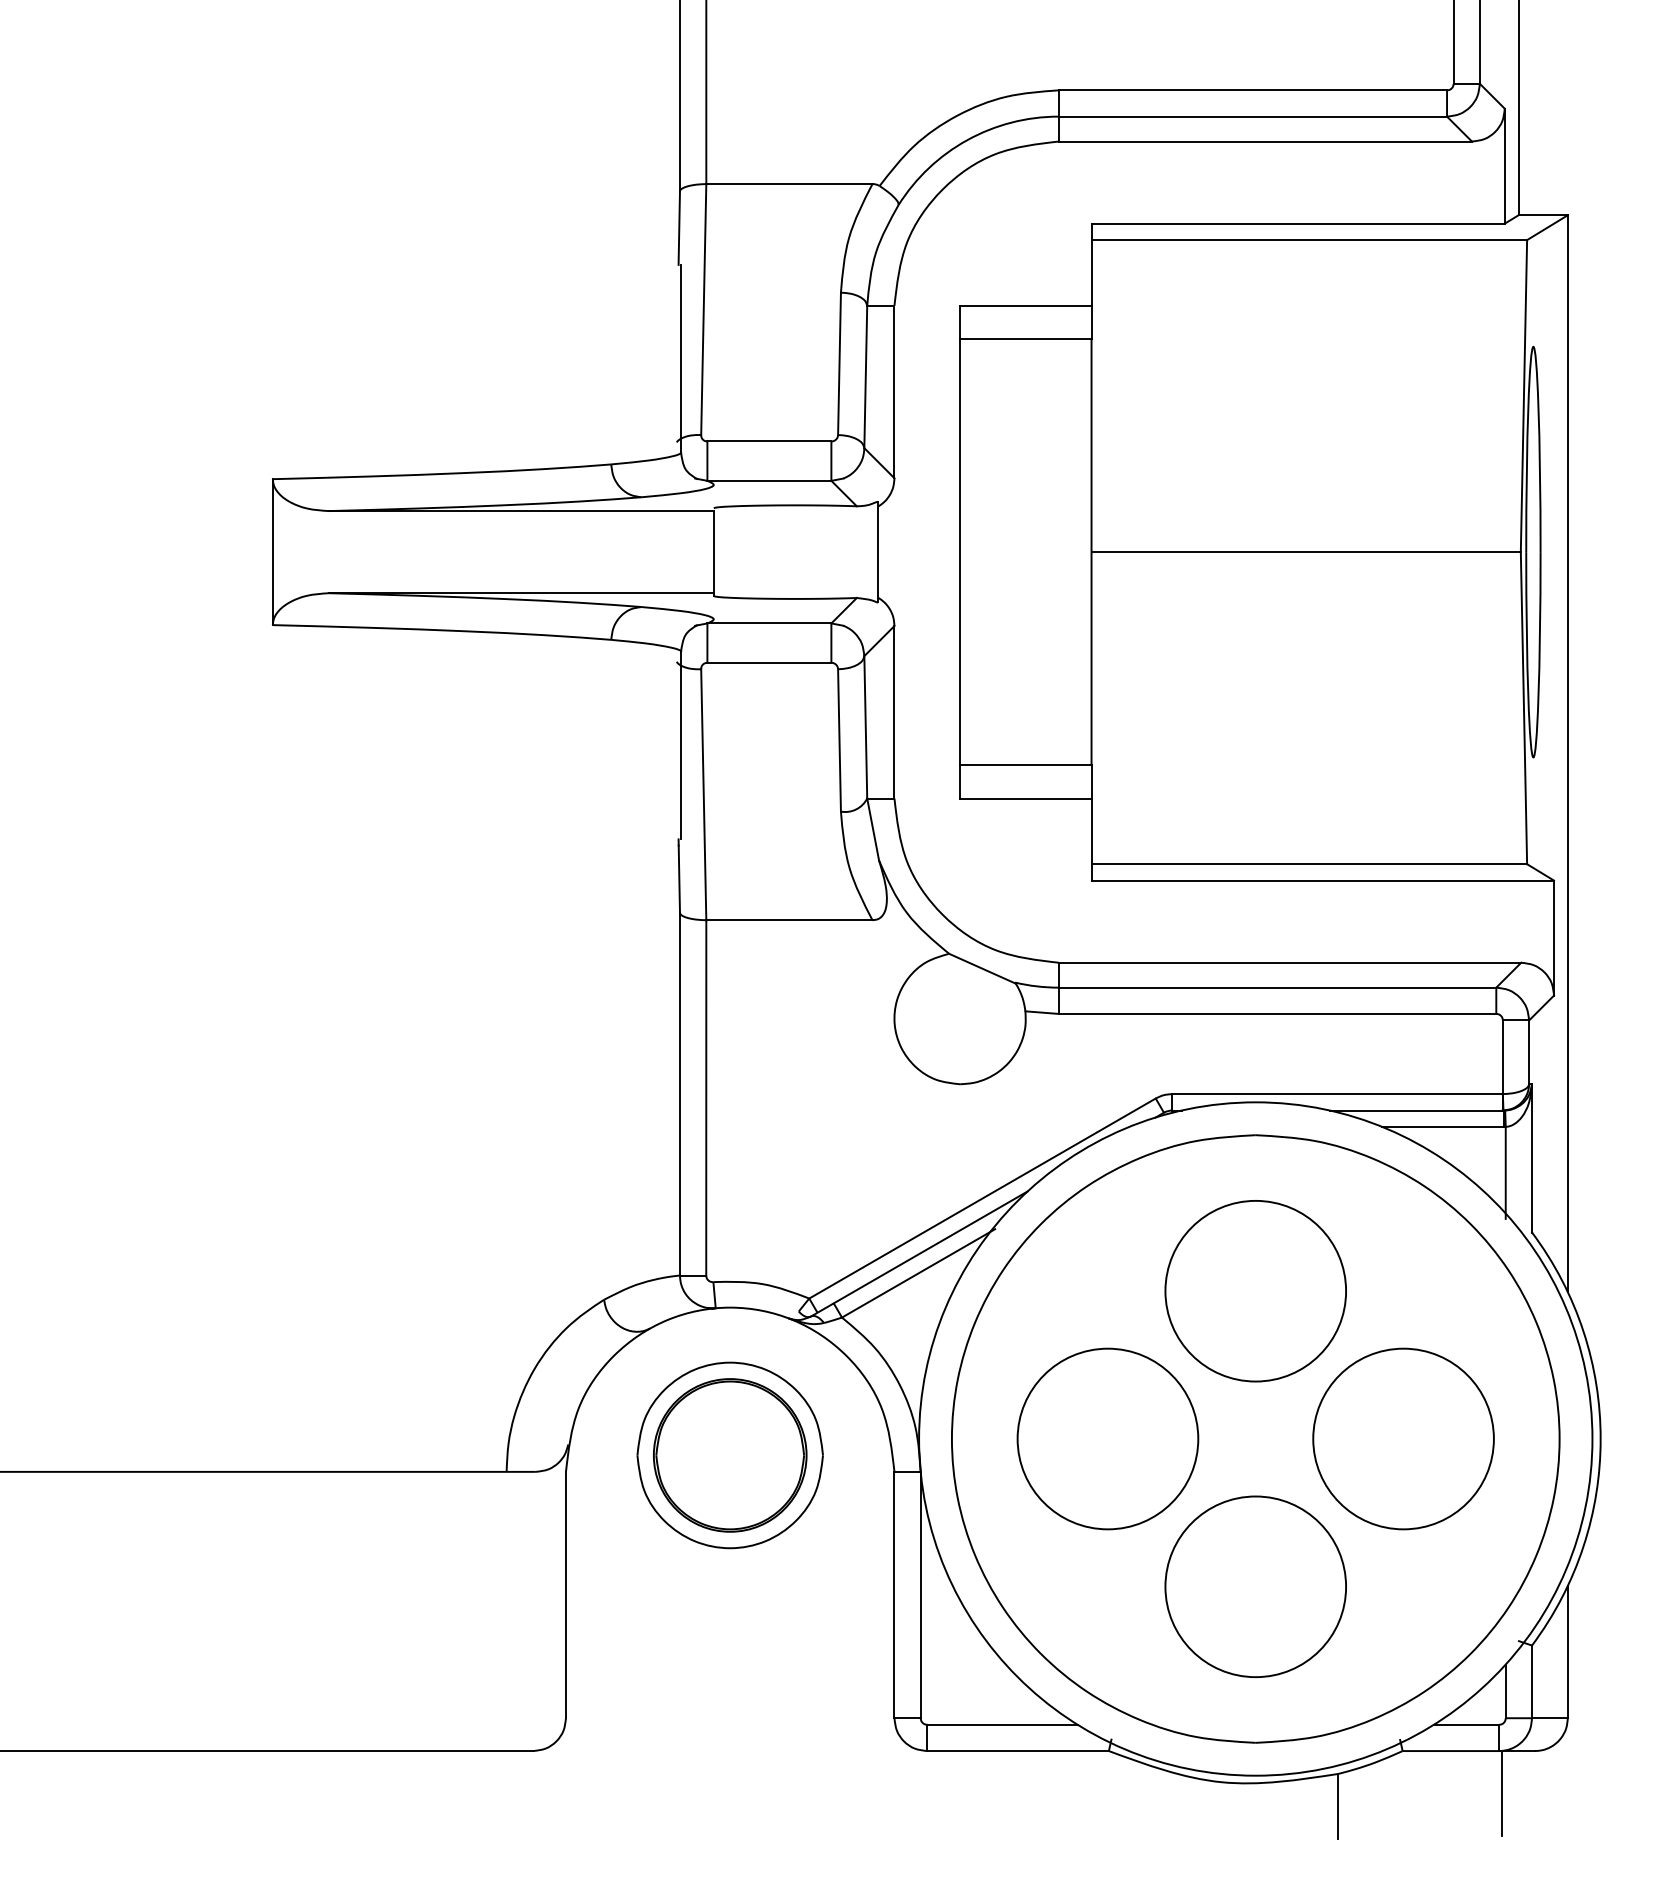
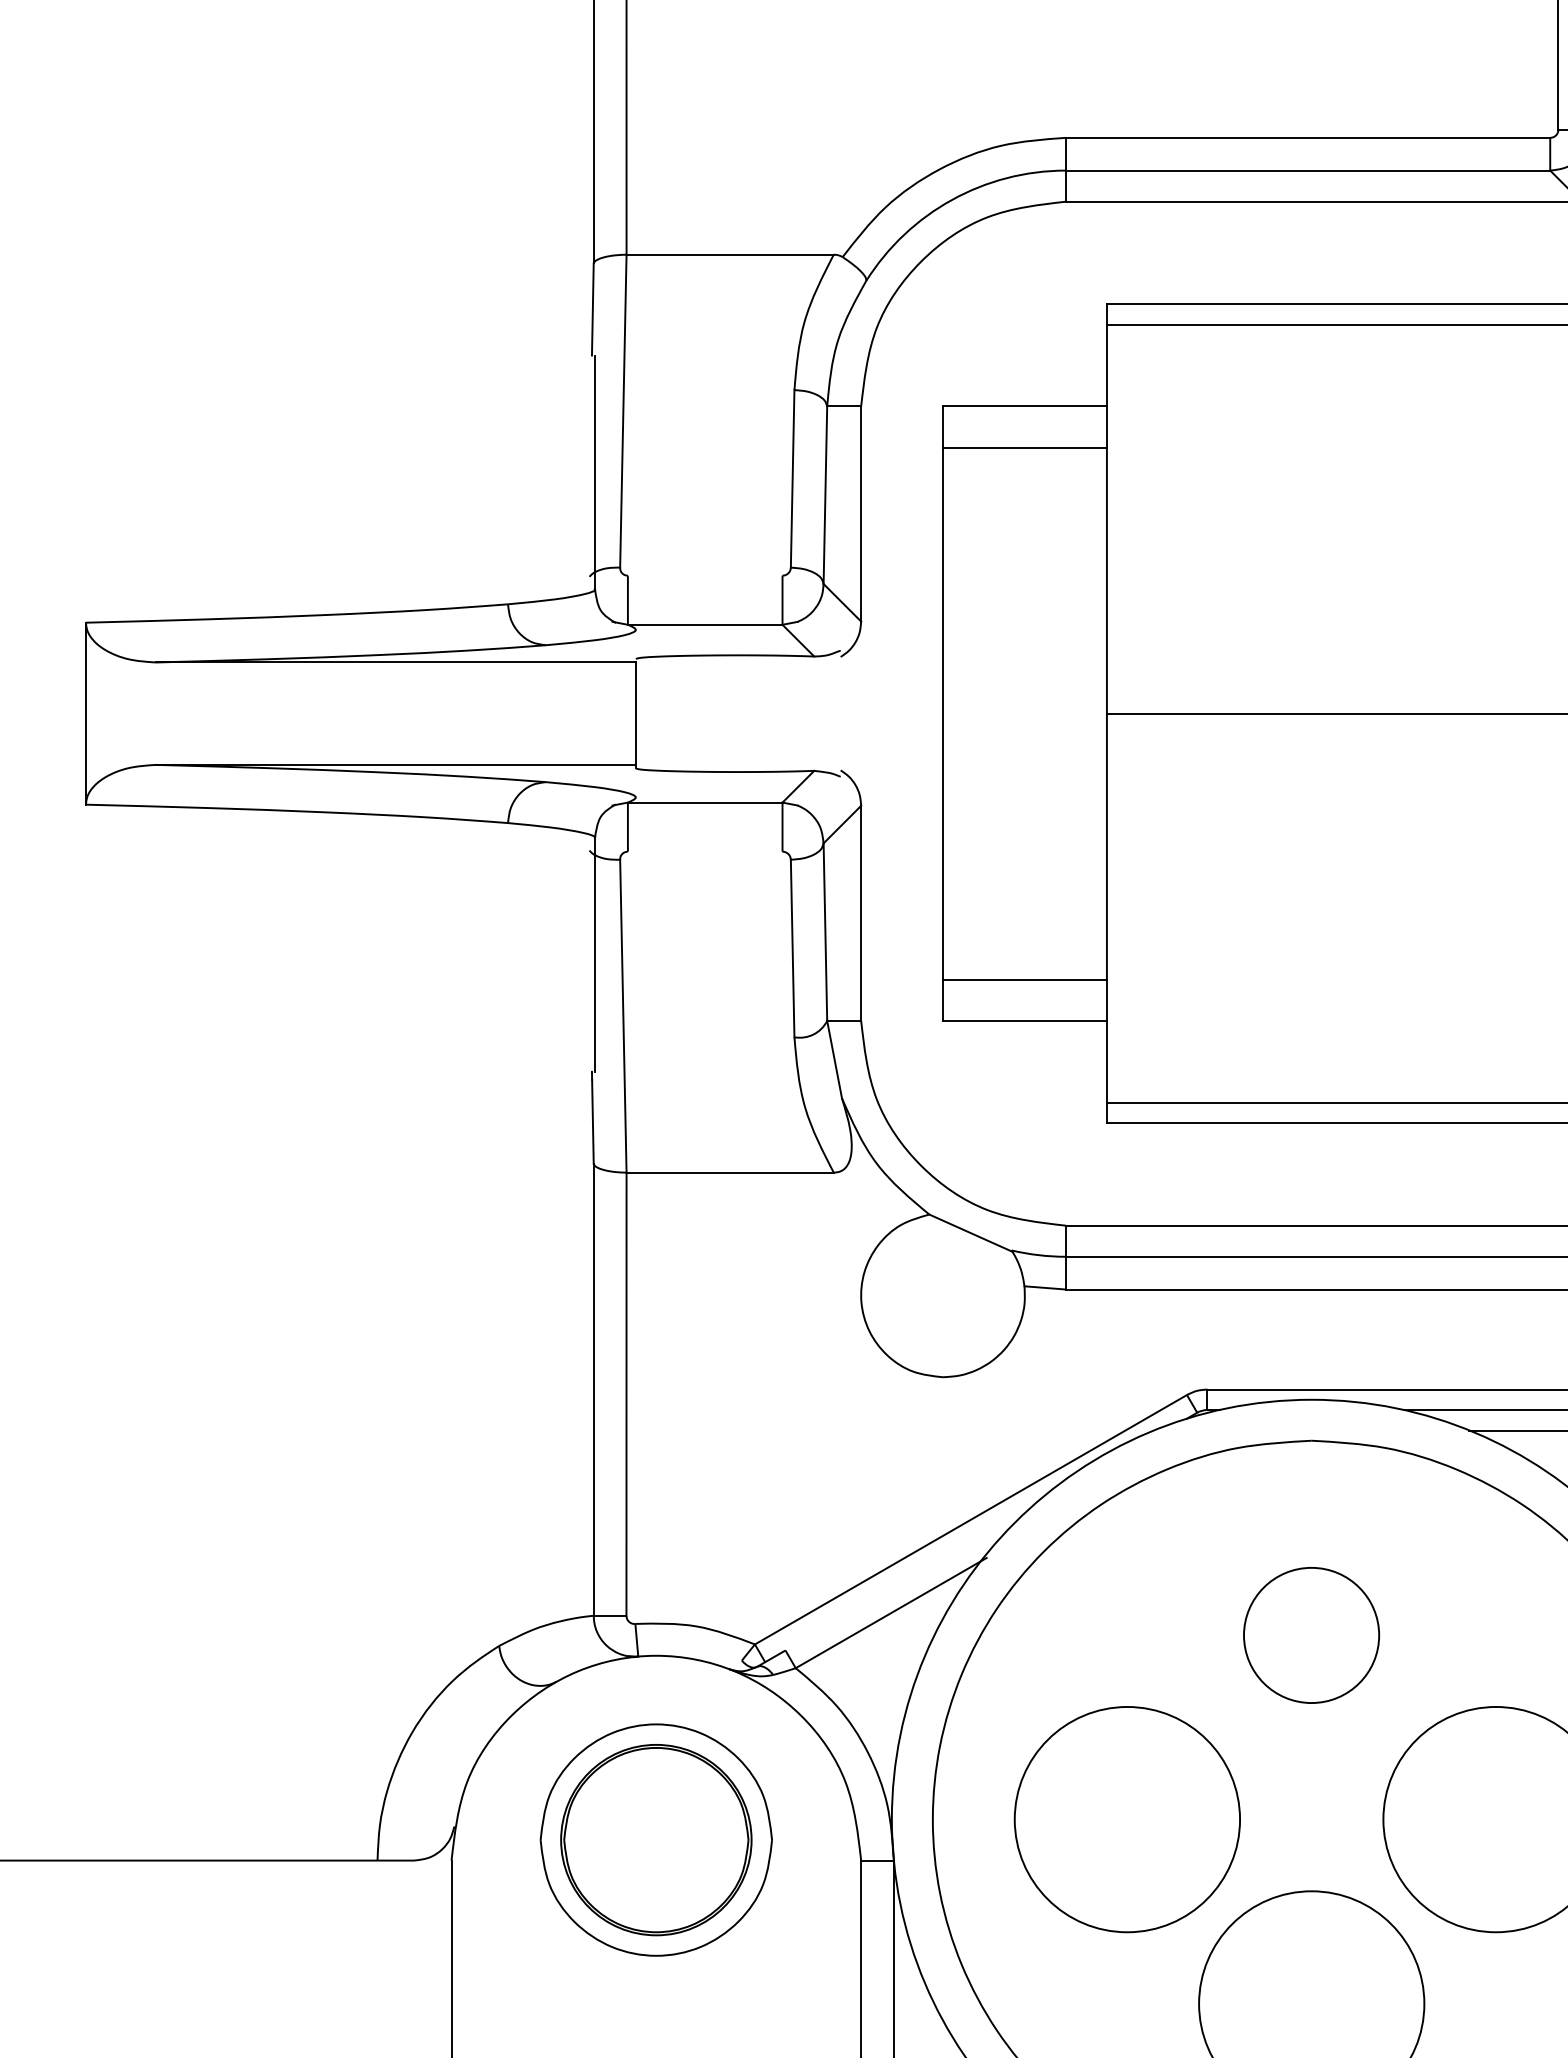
line: (769, 441) -> (705, 575), removed
line: (878, 551) -> (841, 712), removed
line: (769, 662) -> (705, 851), removed
line: (930, 1247) -> (906, 1580), removed
circle: (1255, 1291) -> (1311, 1635), size x0.6

